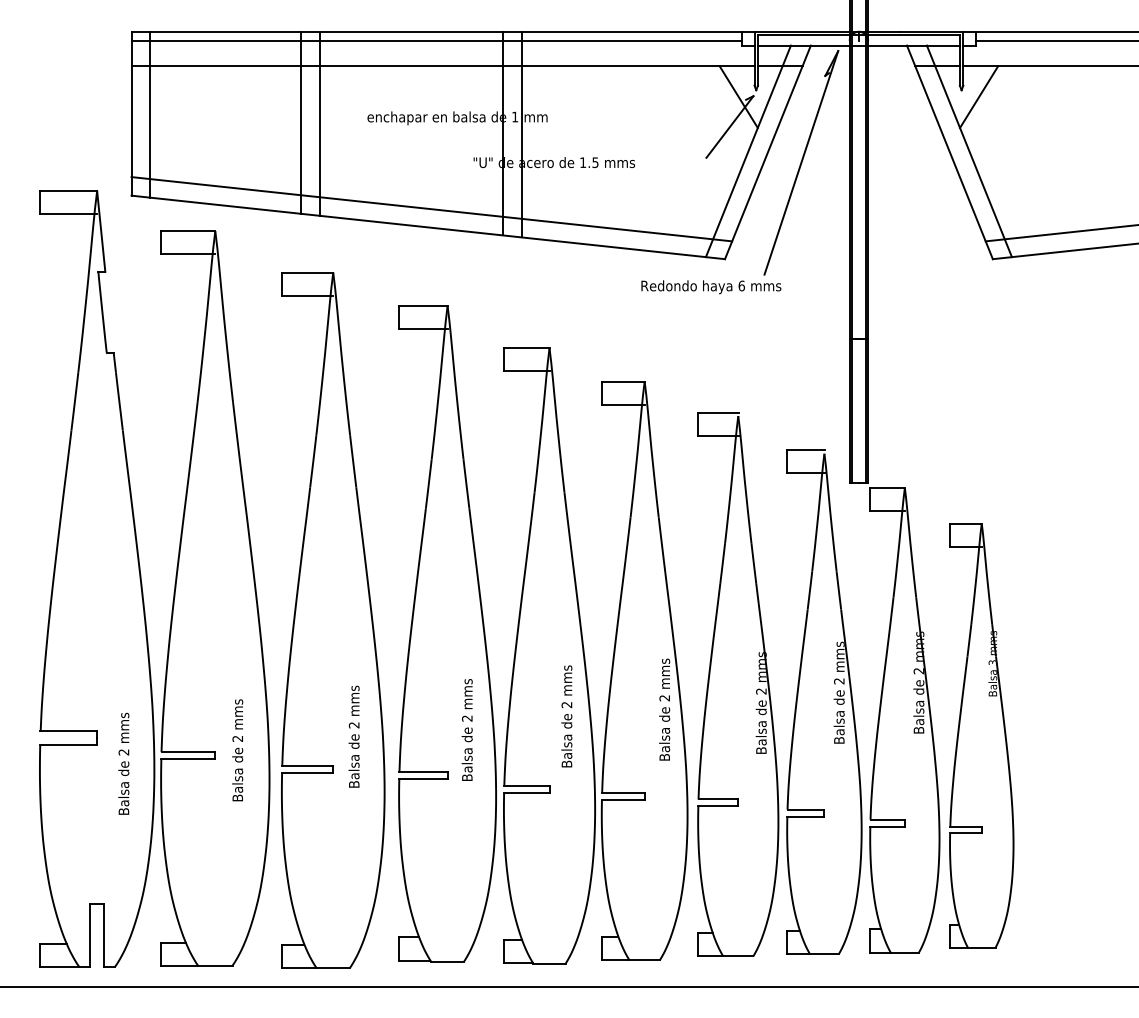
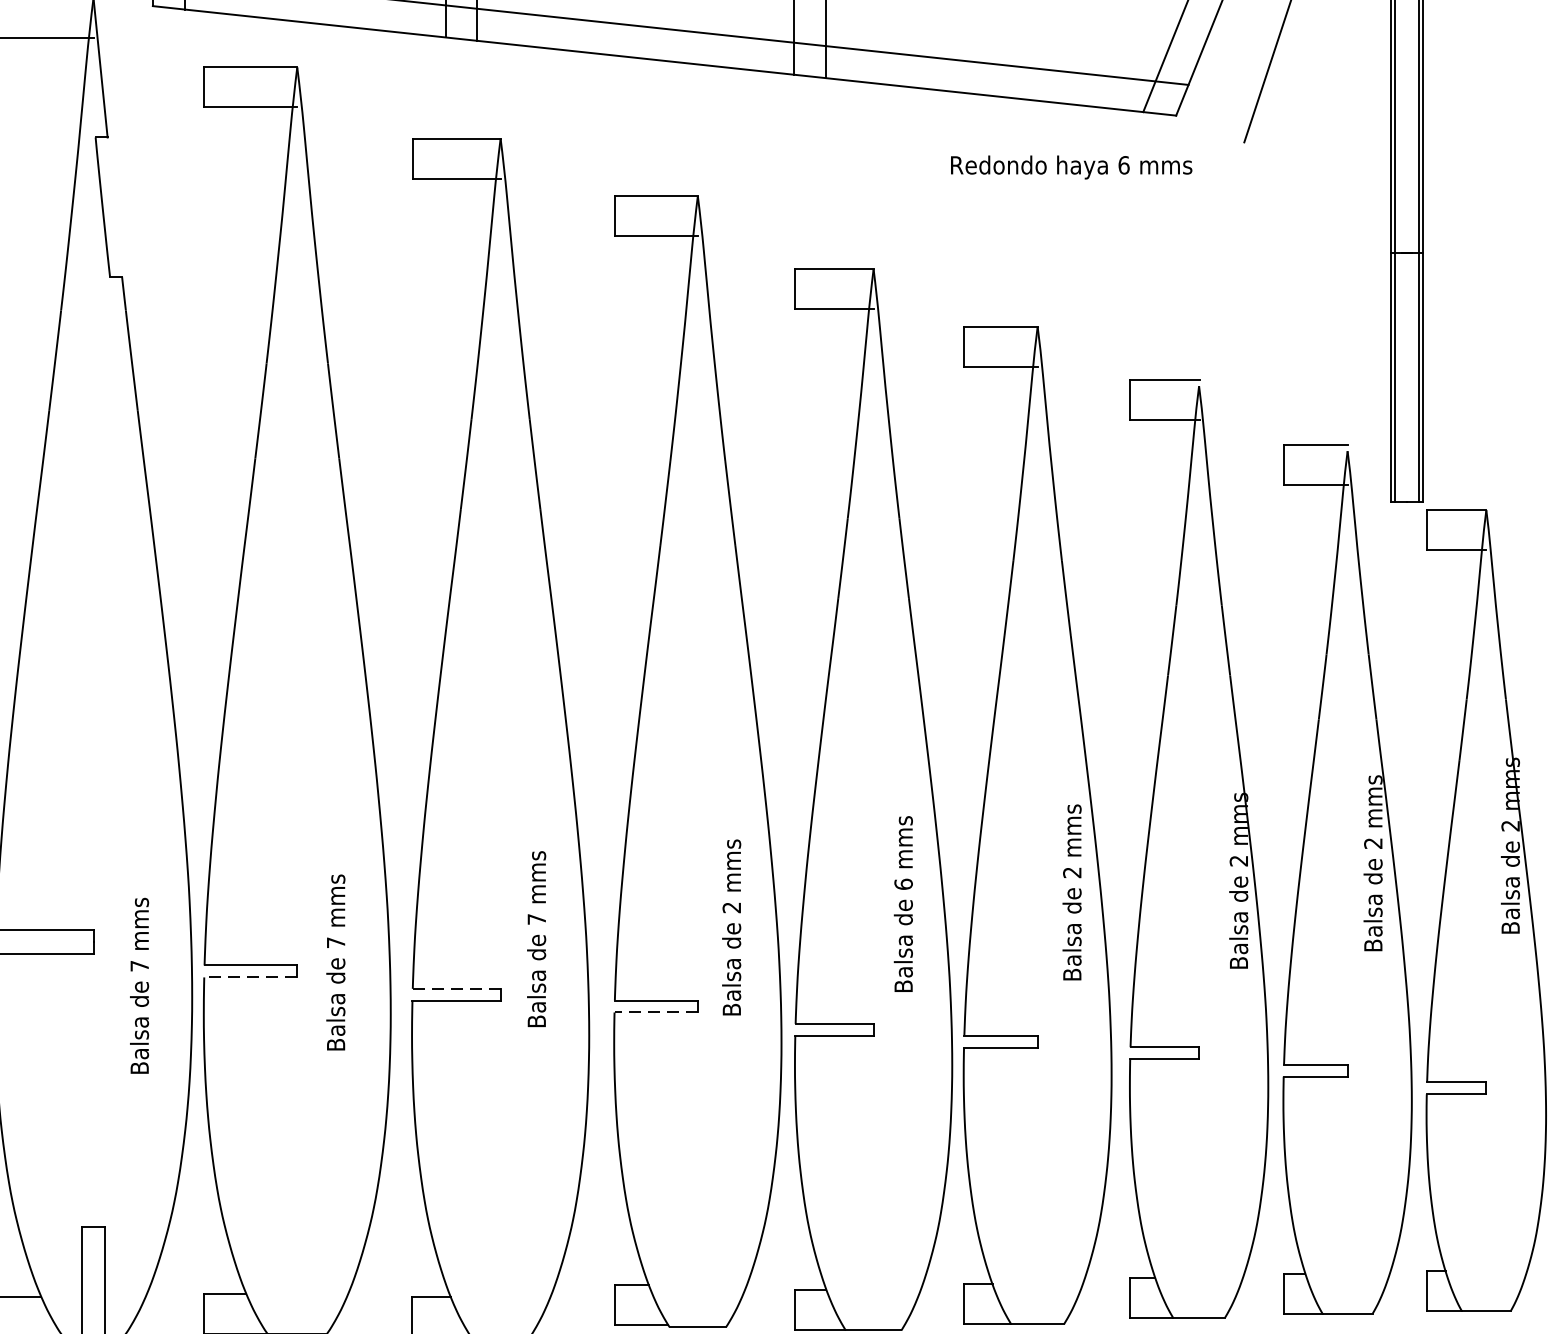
text: (711, 287) -> (1071, 167), moved
text: (566, 704) -> (902, 883), 2 -> 6
text: (353, 725) -> (535, 919), 2 -> 7
text: (237, 738) -> (335, 942), 2 -> 7
text: (123, 752) -> (138, 966), 2 -> 7
line: (188, 758) -> (251, 976), solid -> dashed
line: (307, 765) -> (456, 988), solid -> dashed
line: (422, 779) -> (654, 1012), solid -> dashed

